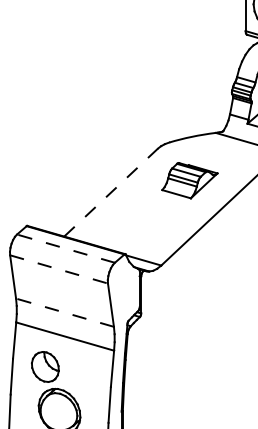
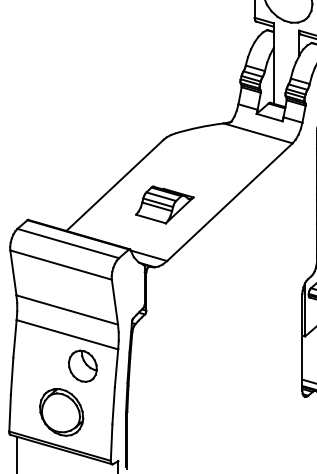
part: (189, 180) -> (164, 204), moved
line: (111, 192) -> (115, 185), dashed -> solid
line: (66, 248) -> (68, 243), dashed -> solid
line: (59, 269) -> (61, 265), dashed -> solid
line: (65, 313) -> (67, 310), dashed -> solid
part: (44, 366) -> (82, 365), moved

